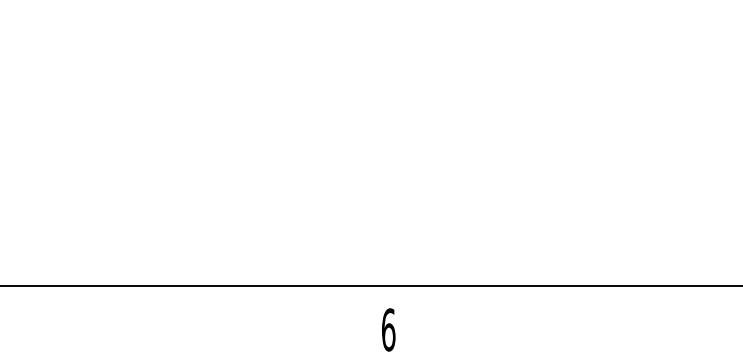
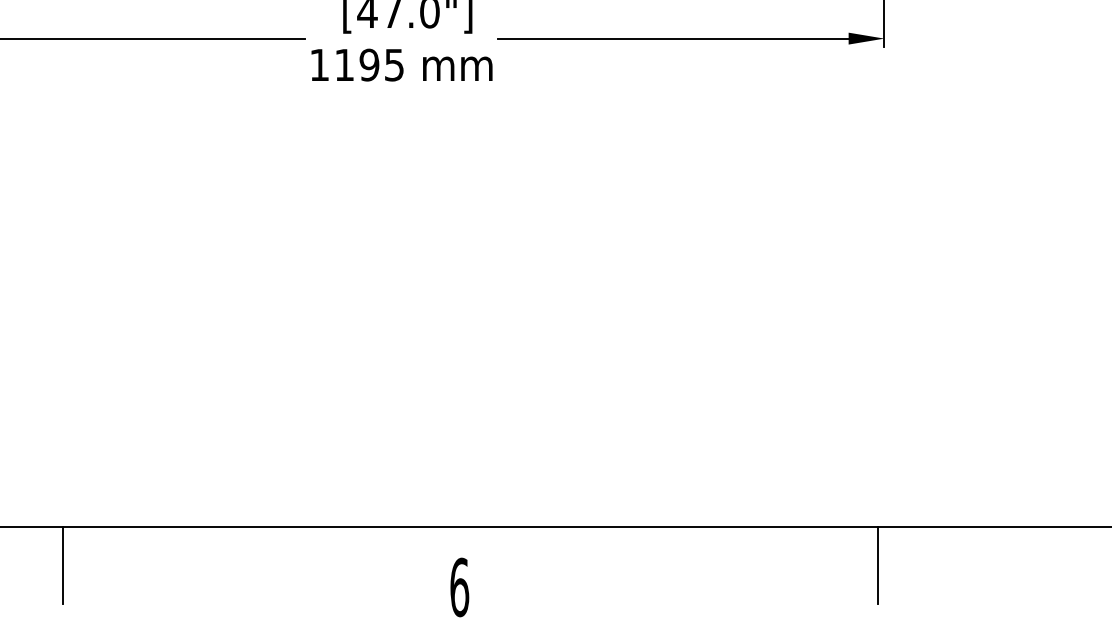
line: (99, 313) -> (63, 565), added
line: (693, 313) -> (877, 565), added

